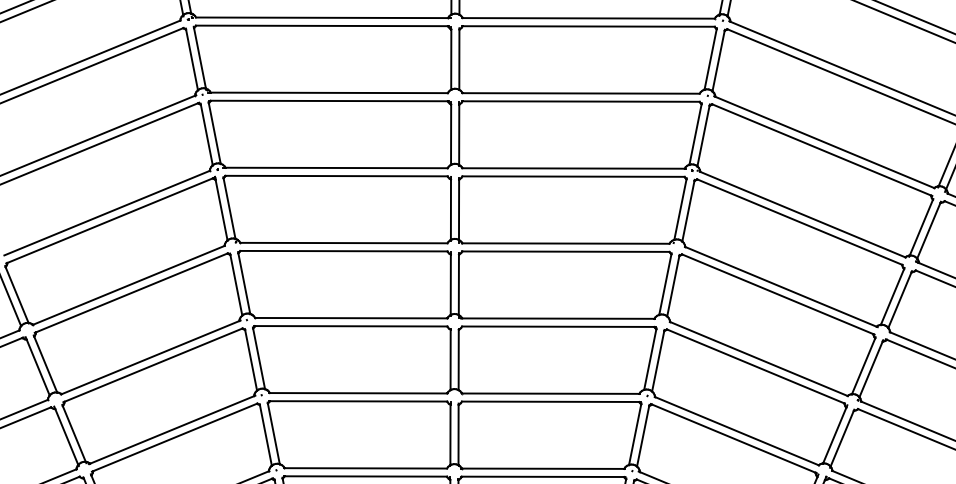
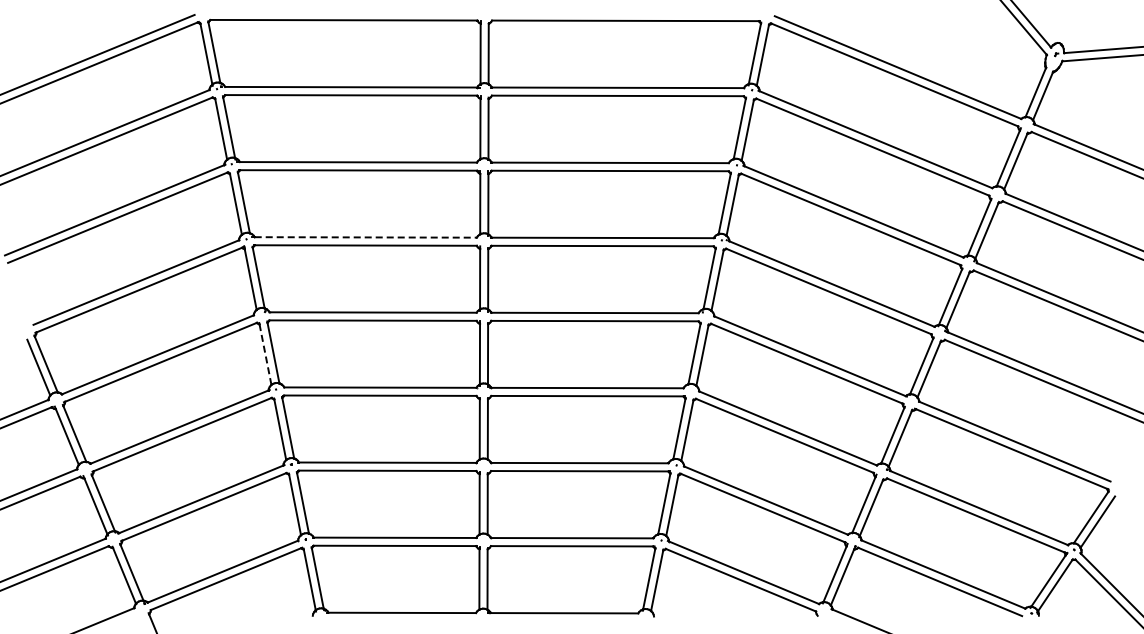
line: (337, 168) -> (366, 237), solid -> dashed
line: (236, 285) -> (265, 354), solid -> dashed

